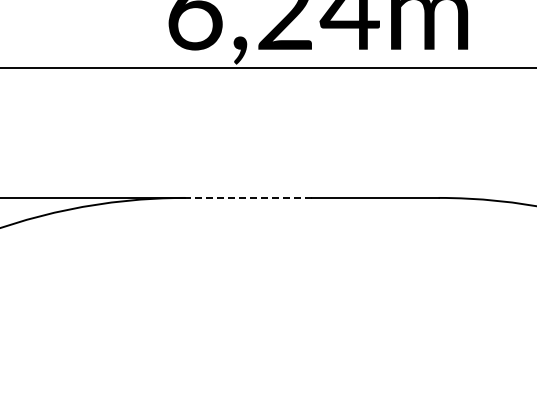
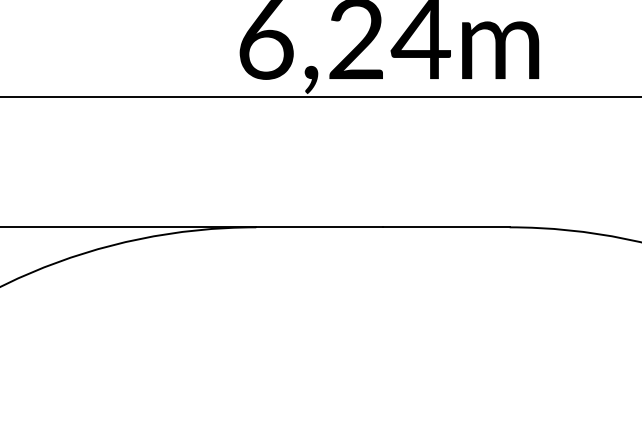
line: (248, 198) -> (319, 227), dashed -> solid

